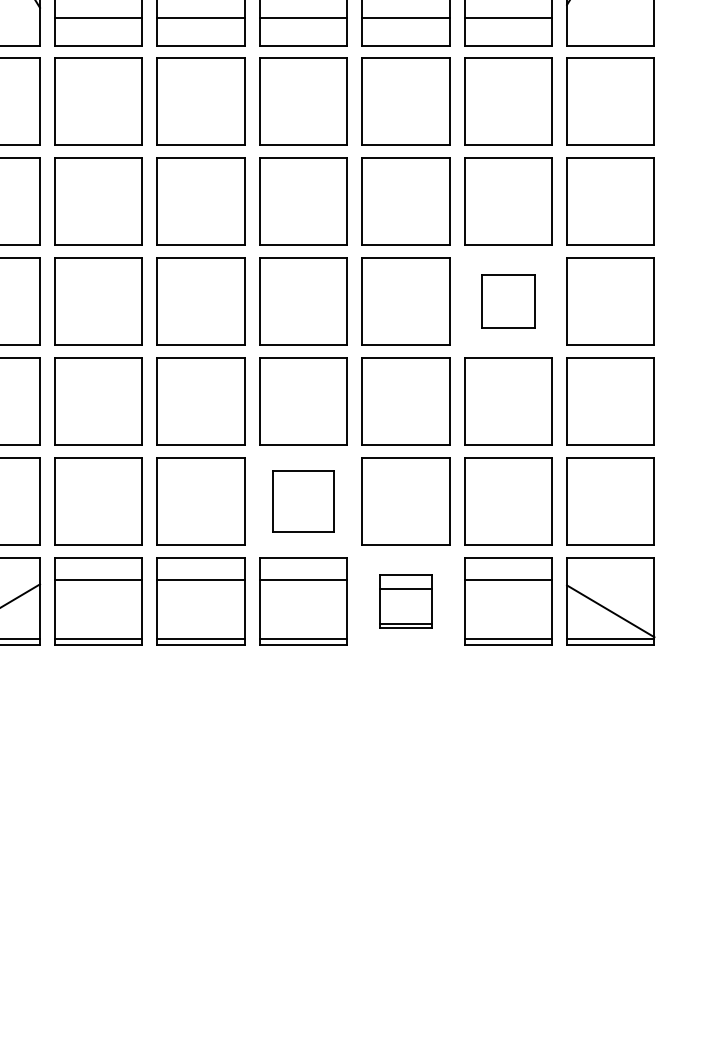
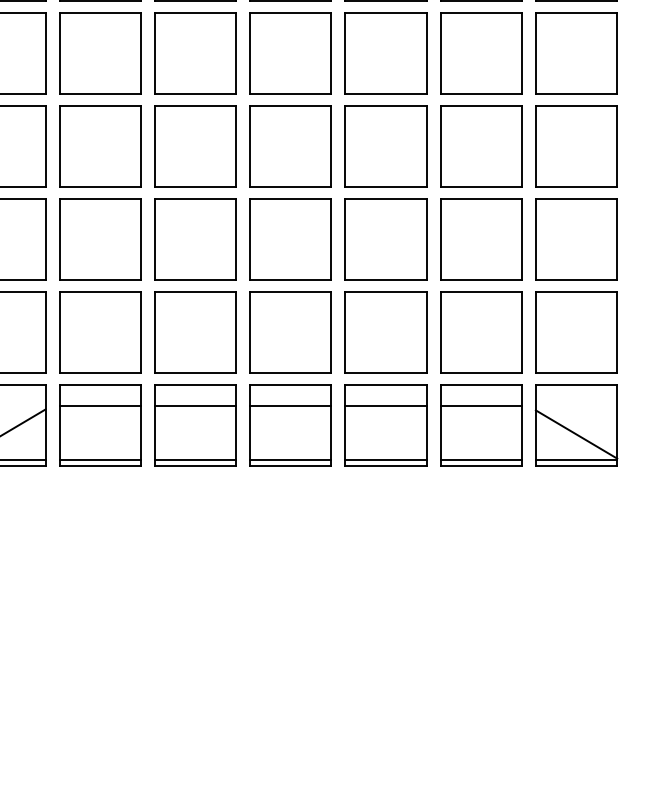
part: (508, 301) -> (481, 146), size x1.67
part: (303, 501) -> (290, 332), size x1.43
part: (405, 601) -> (385, 425), size x1.67

